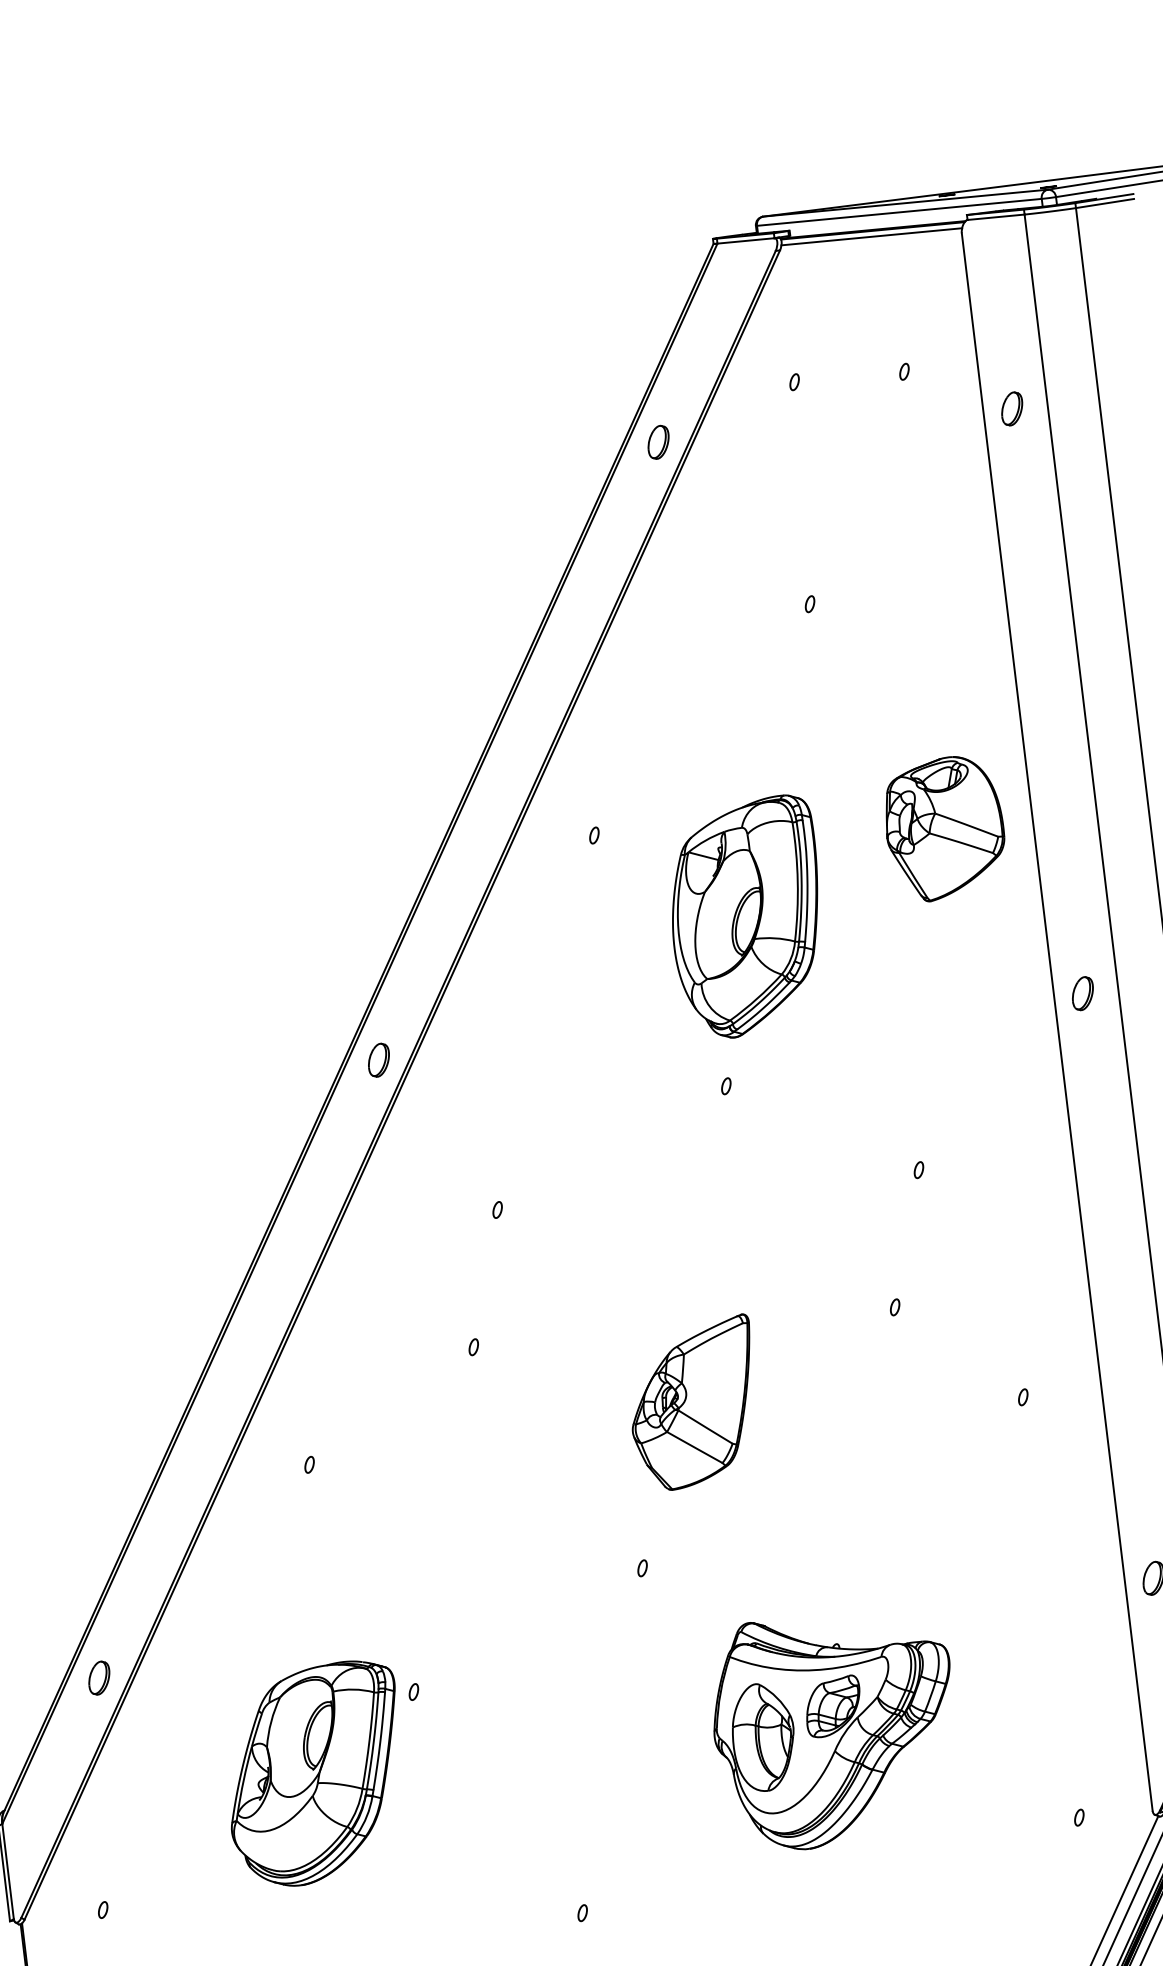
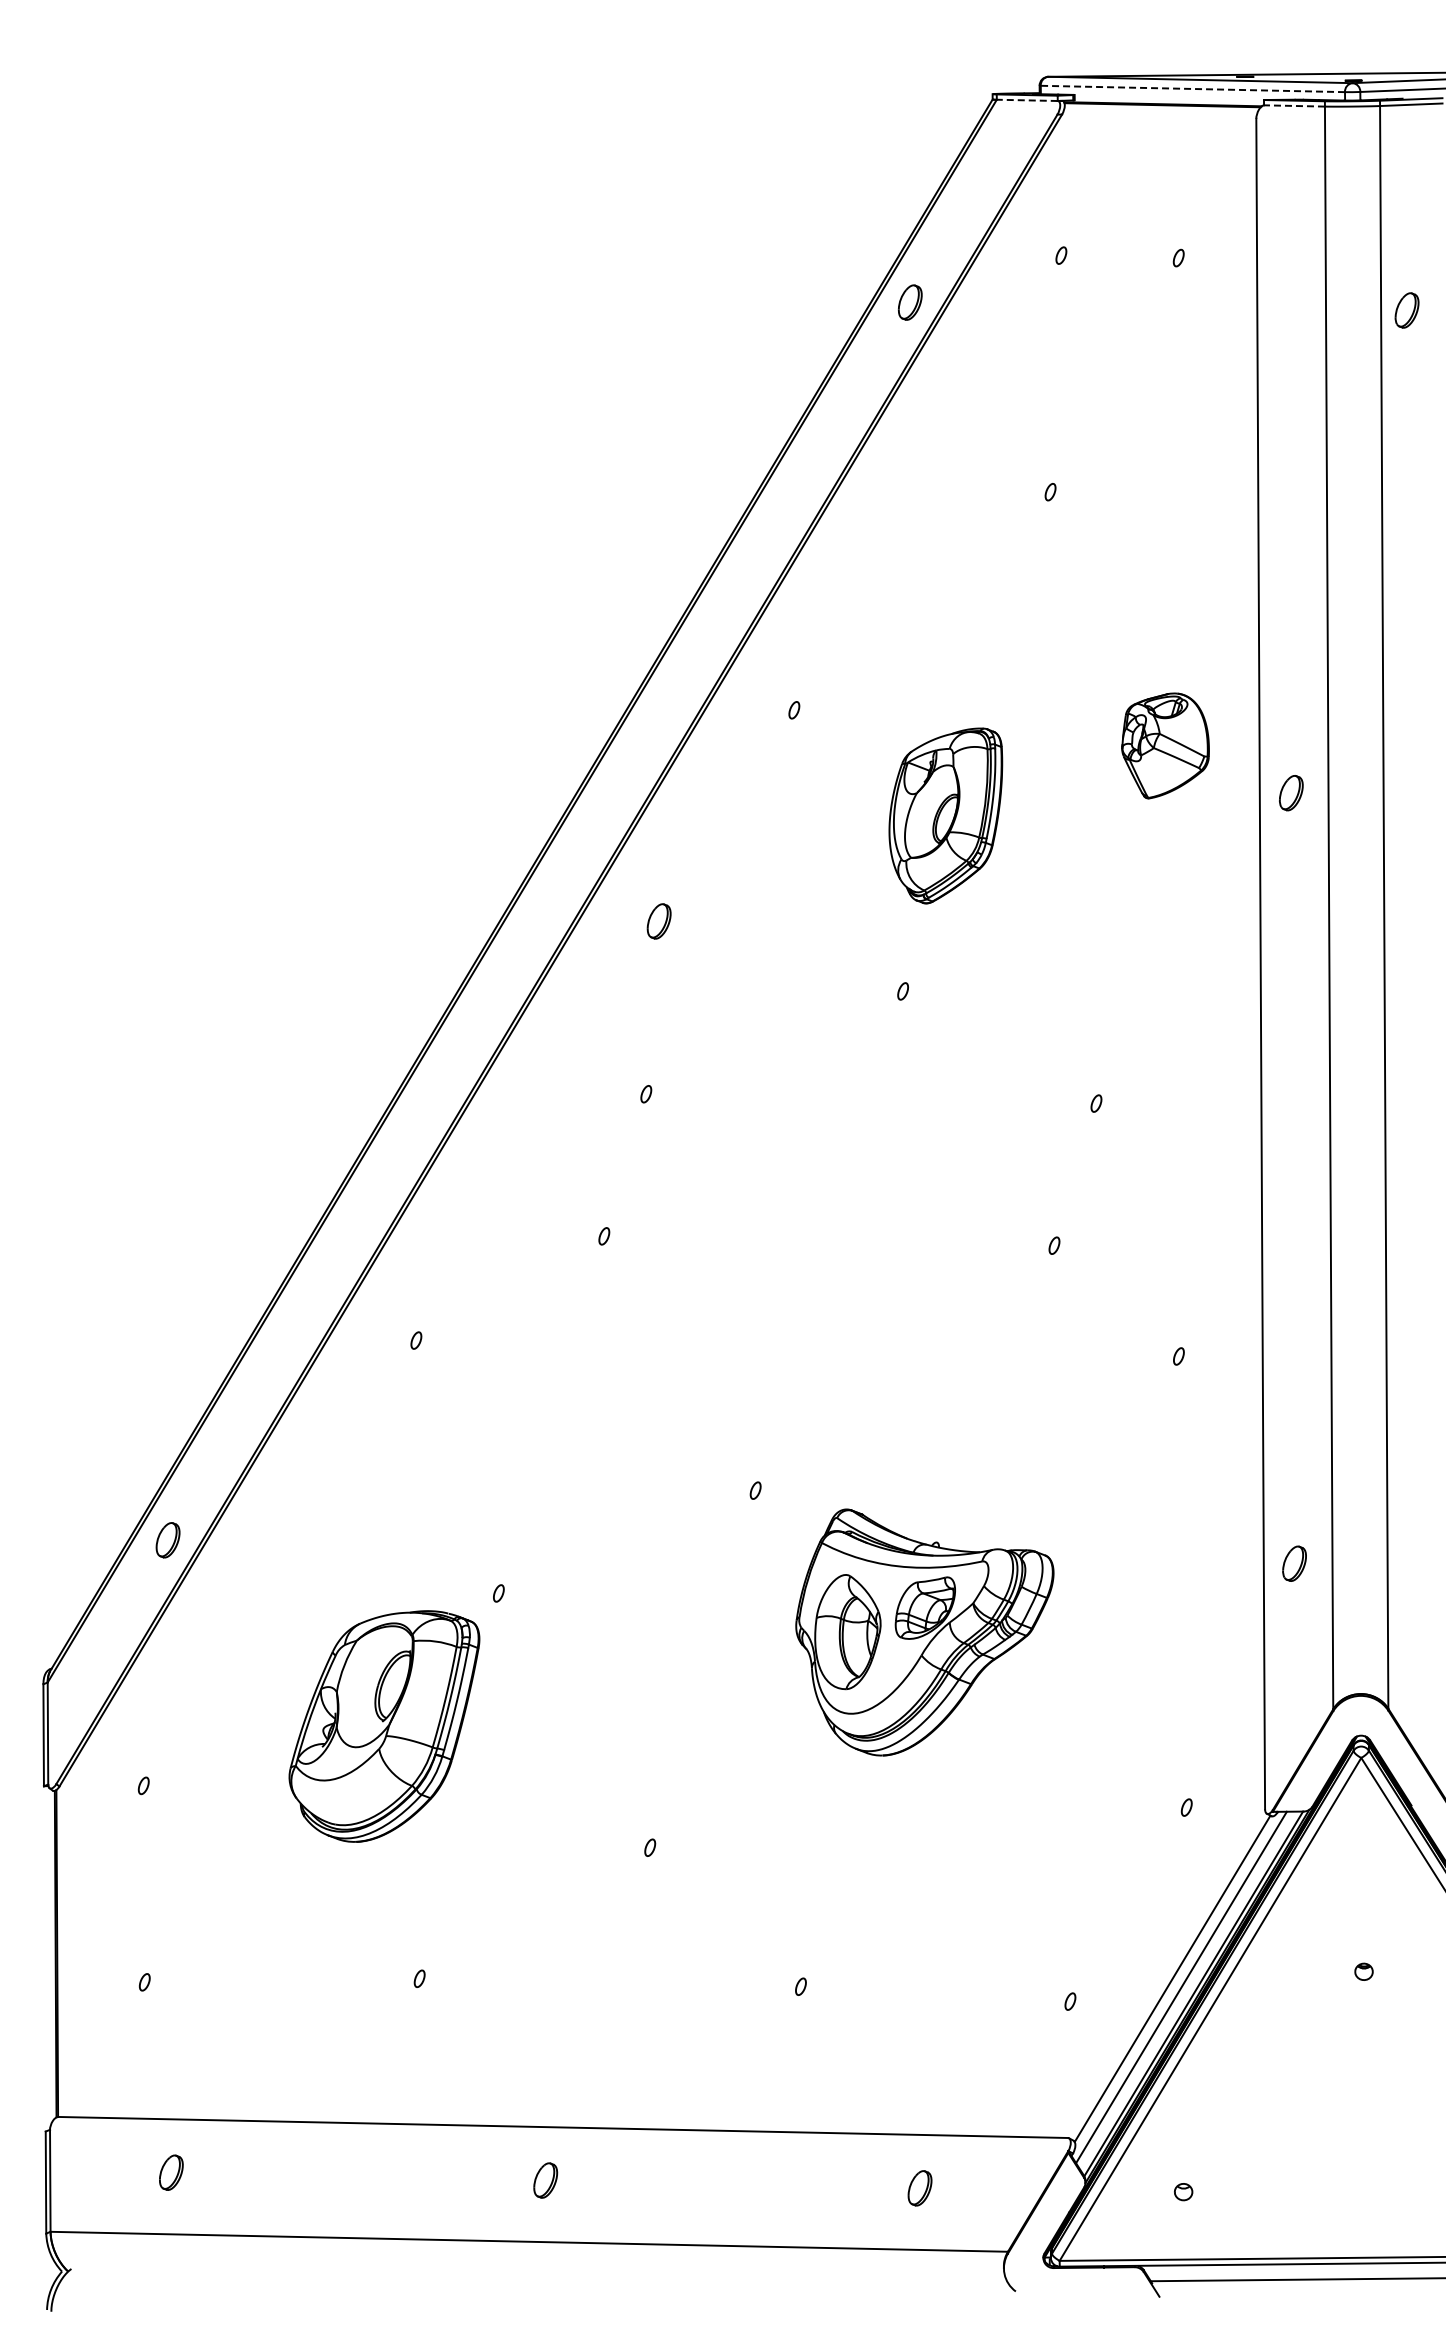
line: (898, 211) -> (1192, 88), solid -> dashed
line: (995, 216) -> (1293, 105), solid -> dashed
line: (871, 236) -> (1160, 111), removed
line: (745, 241) -> (1026, 100), solid -> dashed
part: (1011, 408) -> (1406, 310), moved
part: (944, 828) -> (1165, 745), size x0.7
part: (746, 917) -> (945, 815), size x0.7
part: (1083, 993) -> (1291, 793), moved
part: (378, 1060) -> (658, 921), moved
part: (693, 1403) -> (829, 1322), removed
part: (835, 1729) -> (924, 1632), moved
part: (315, 1774) -> (384, 1726), moved

